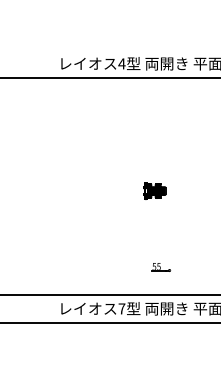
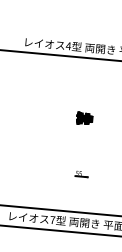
part: (154, 190) -> (84, 118), moved
part: (161, 267) -> (82, 174), moved

